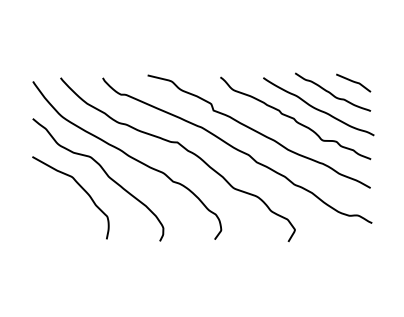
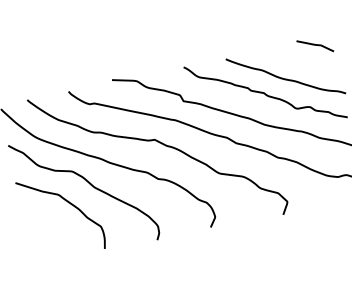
curve: (331, 92) -> (295, 59), removed

